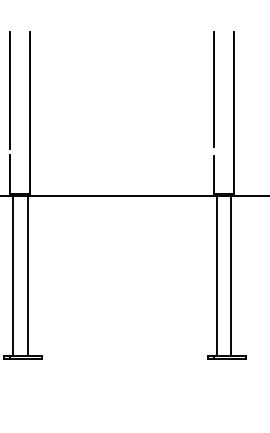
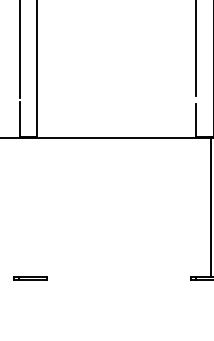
line: (12, 275) -> (21, 207), removed
line: (27, 275) -> (34, 207), removed
line: (216, 275) -> (198, 207), removed

